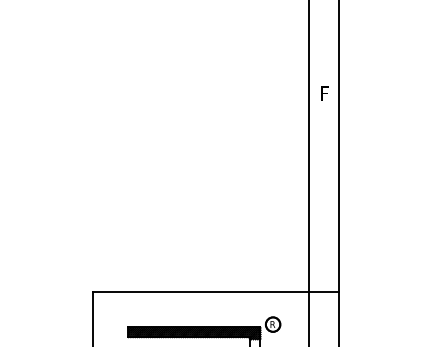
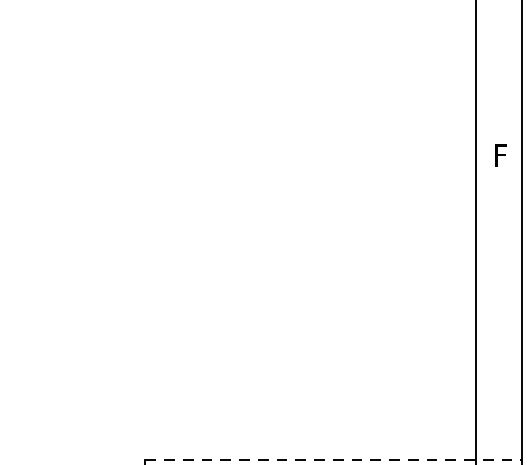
line: (215, 291) -> (332, 459), solid -> dashed

